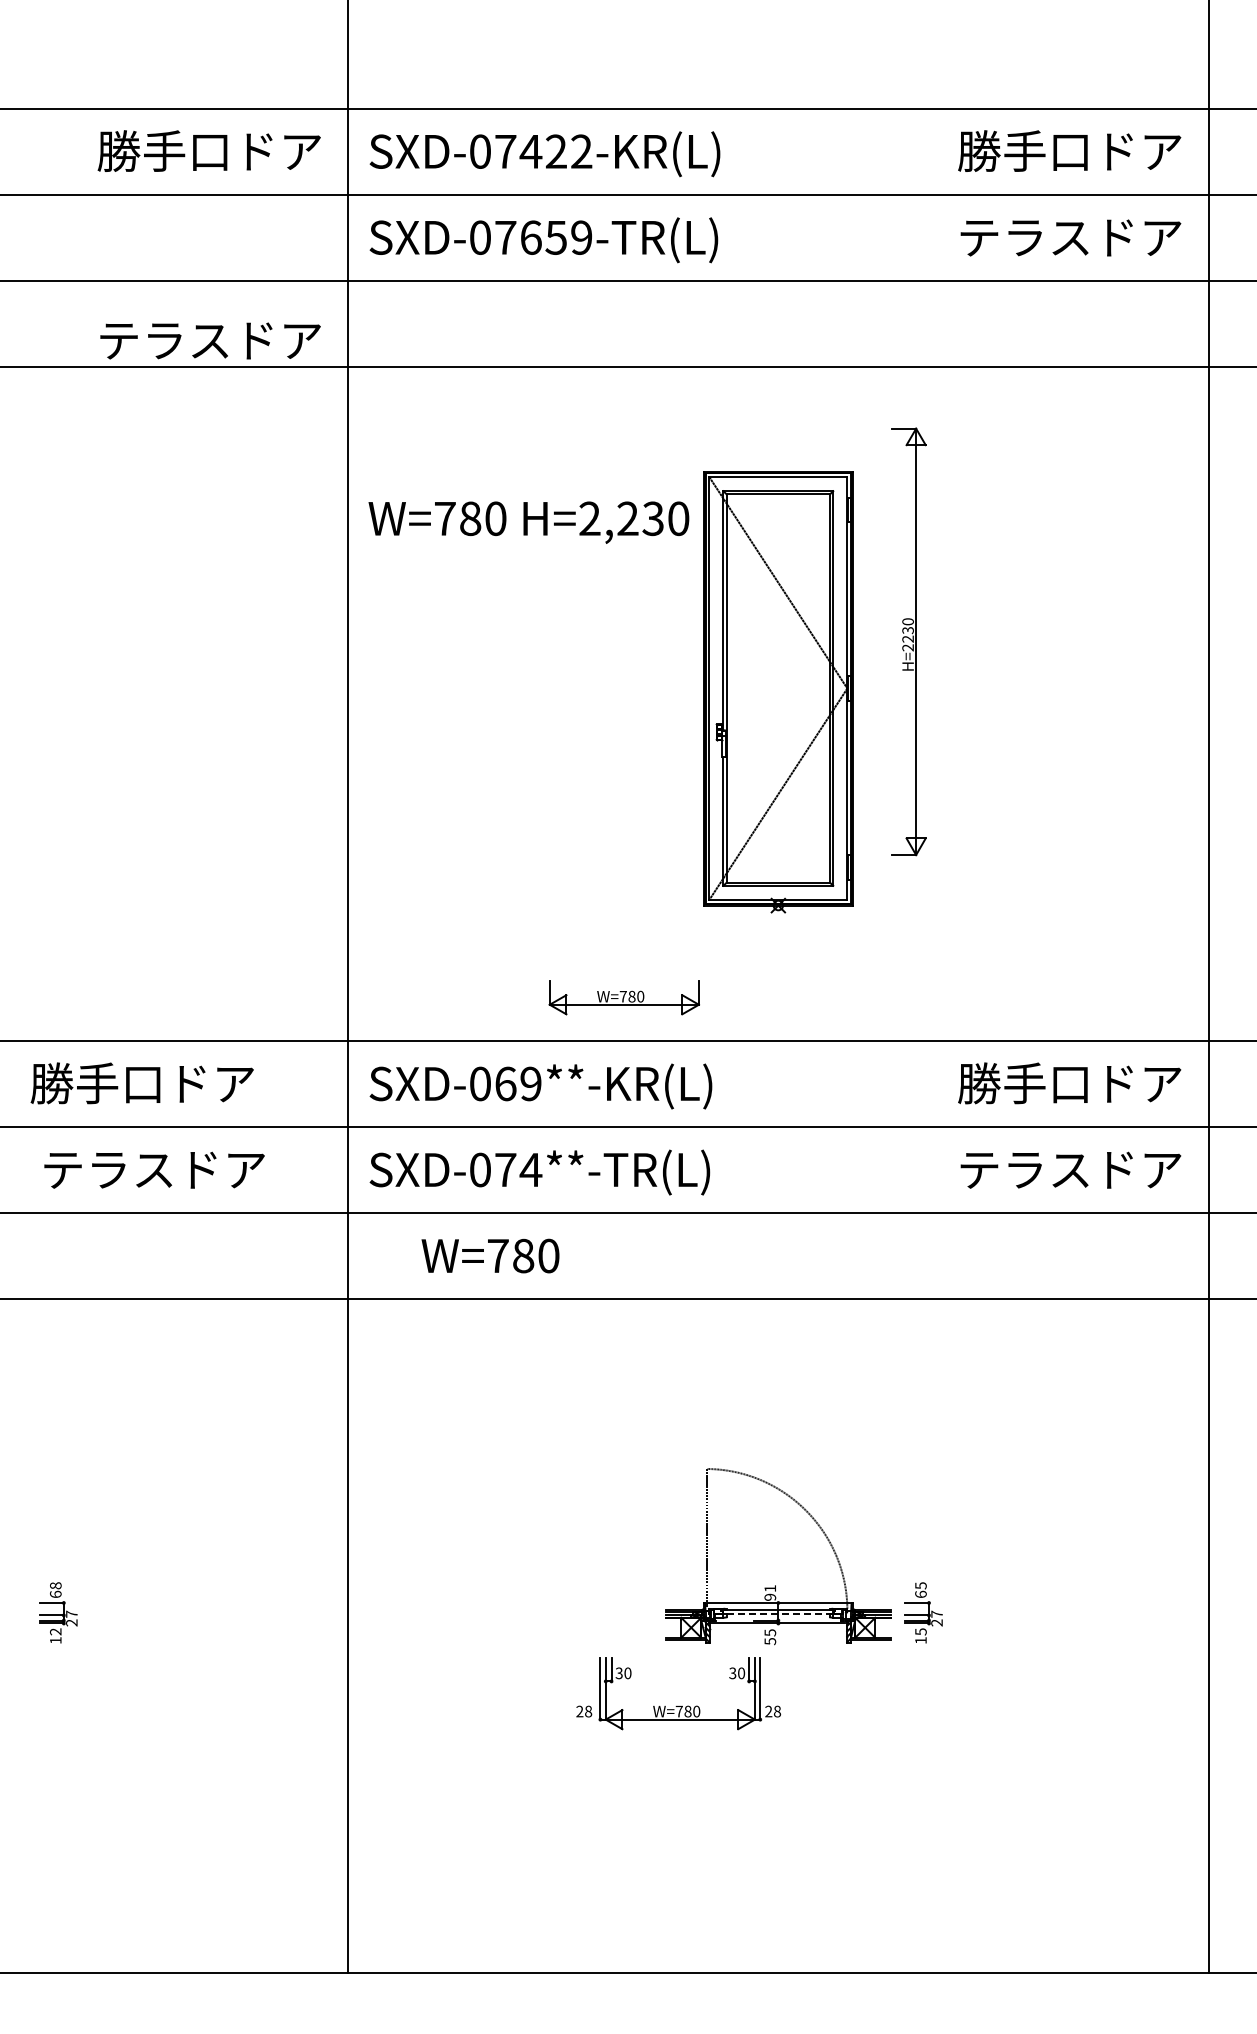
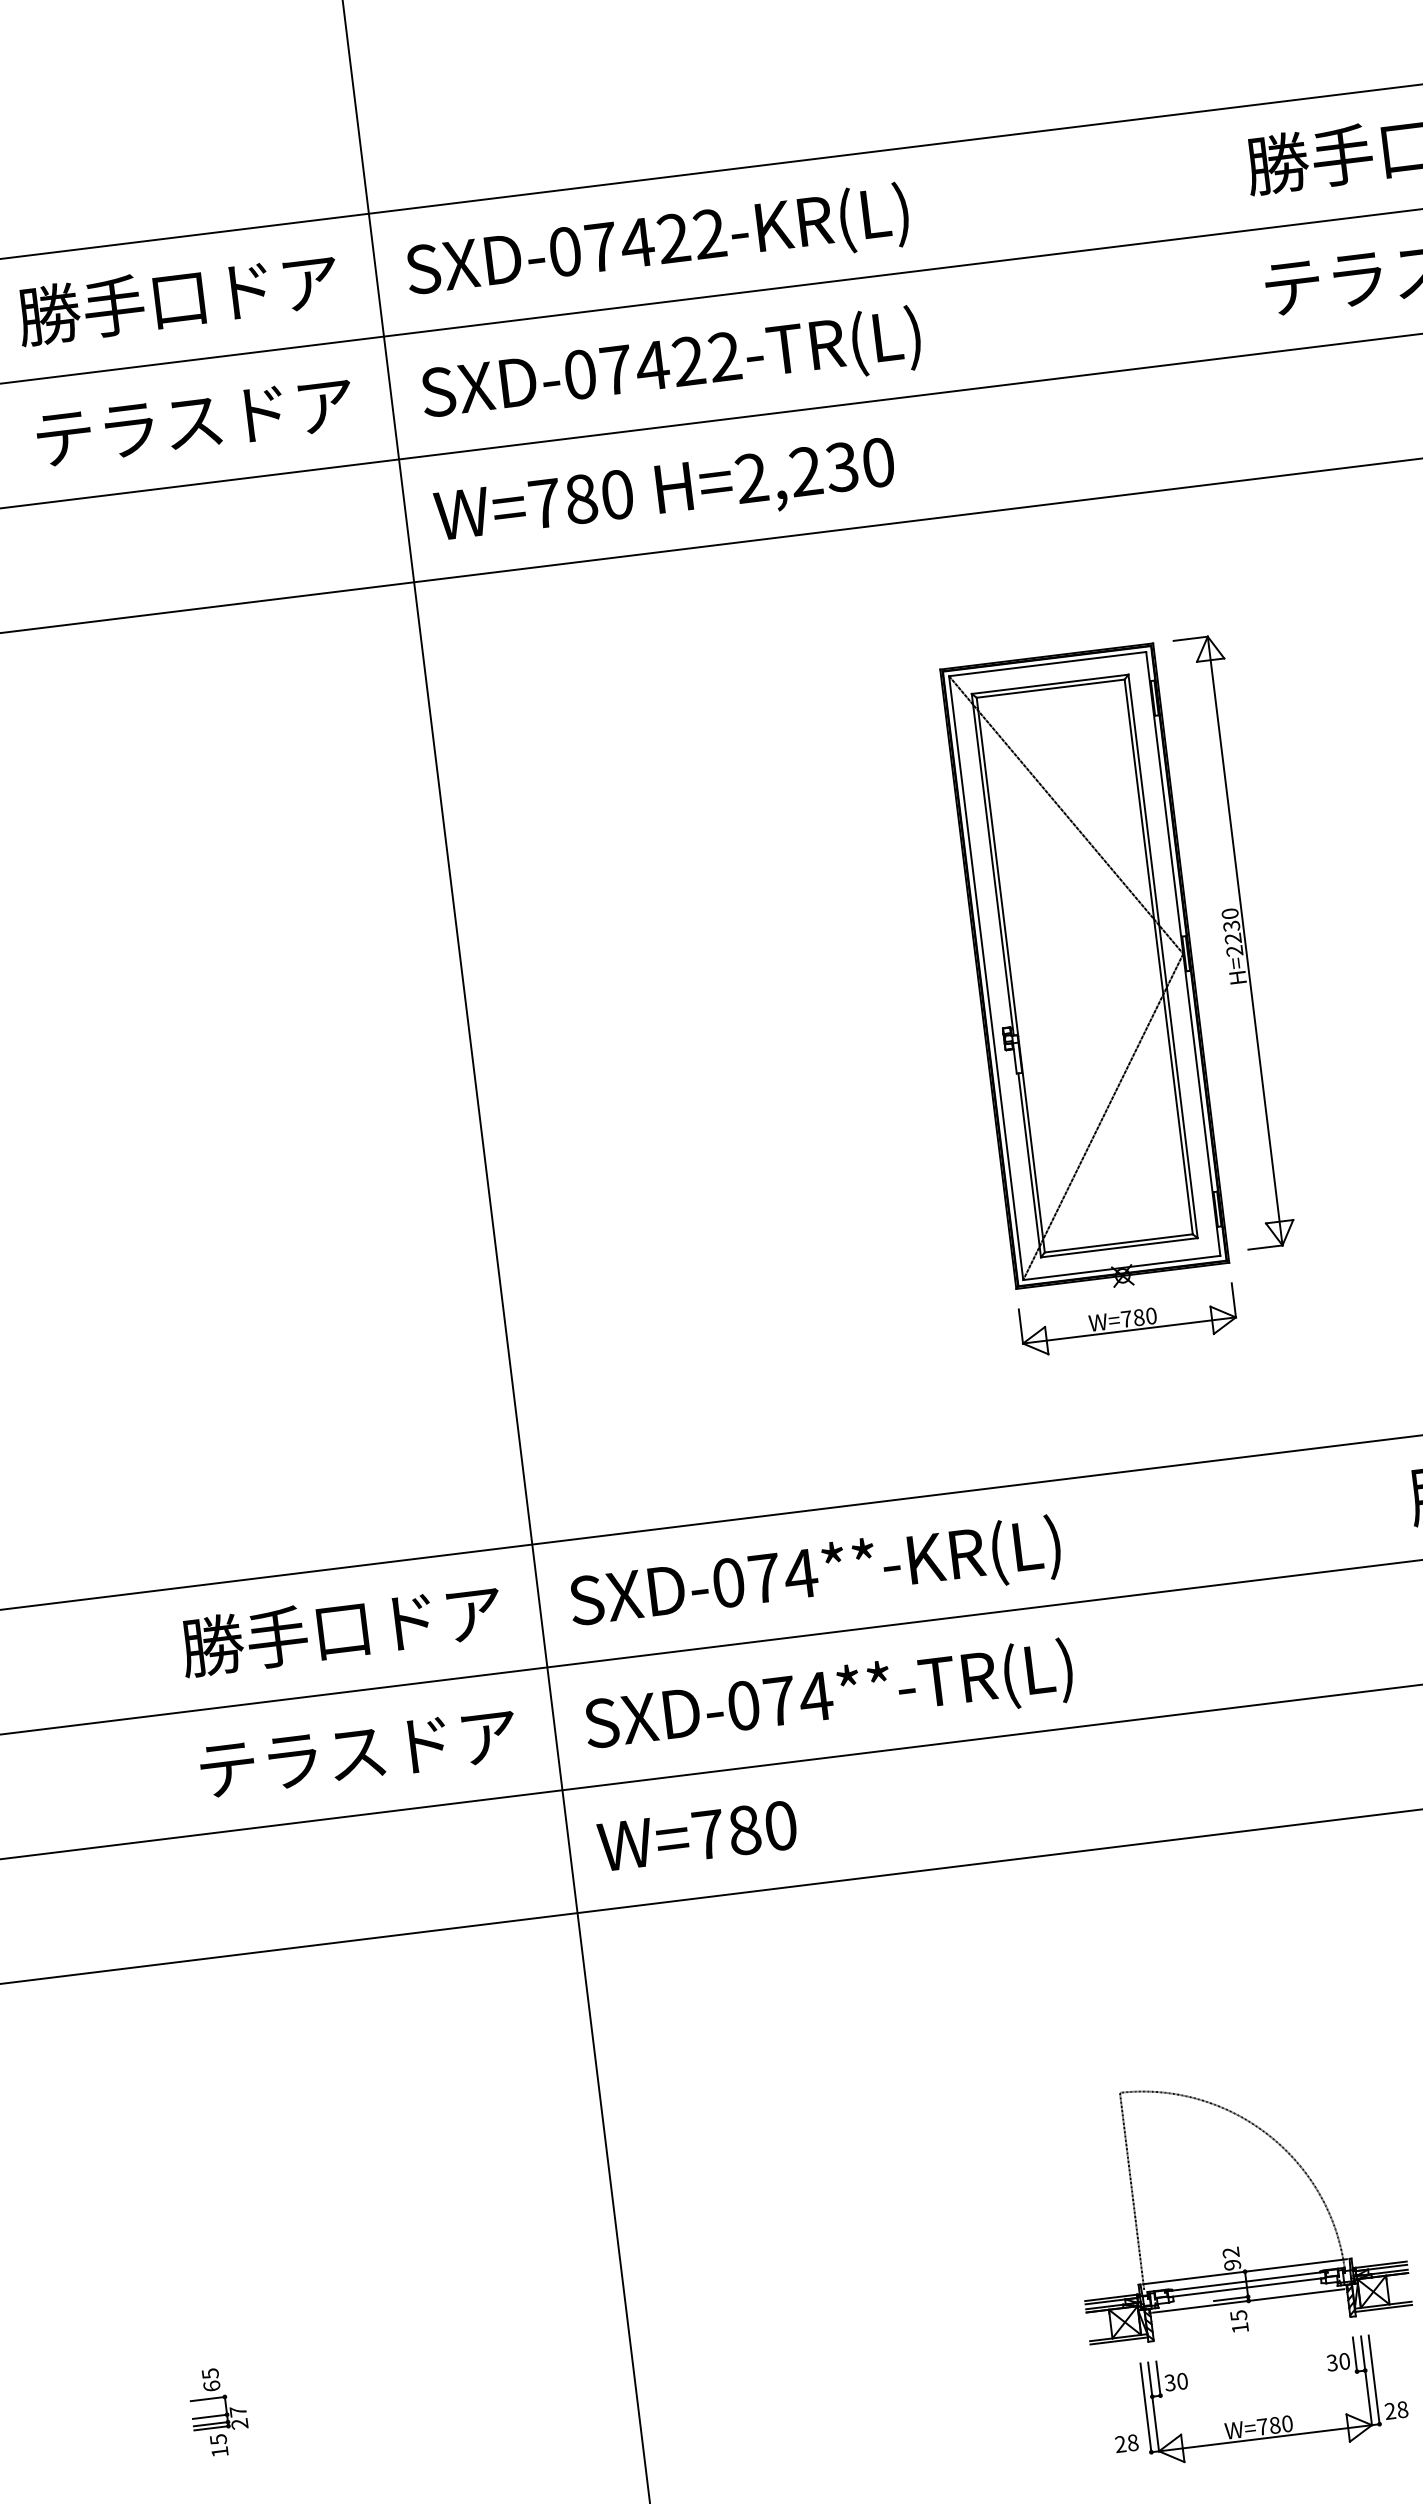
text: (555, 237) -> (687, 361), SXD-07659-TR(L) -> SXD-07422-TR(L)
text: (210, 340) -> (194, 421), moved
text: (528, 522) -> (664, 494), moved
part: (908, 641) -> (1234, 941), moved
part: (623, 997) -> (1126, 1320), moved
text: (141, 1083) -> (340, 1629), moved
text: (518, 1083) -> (782, 1575), SXD-069**-KR(L) -> SXD-074**-KR(L)
text: (154, 1169) -> (358, 1752), moved
text: (490, 1255) -> (697, 1835), moved
text: (55, 1585) -> (209, 2373), 68 -> 65
text: (769, 1588) -> (1229, 2252), 91 -> 92
line: (777, 1614) -> (1245, 2288), dashed -> solid
text: (55, 1631) -> (217, 2439), 12 -> 15
text: (770, 1641) -> (1240, 2328), 55 -> 15
part: (678, 1705) -> (1260, 2418), moved

